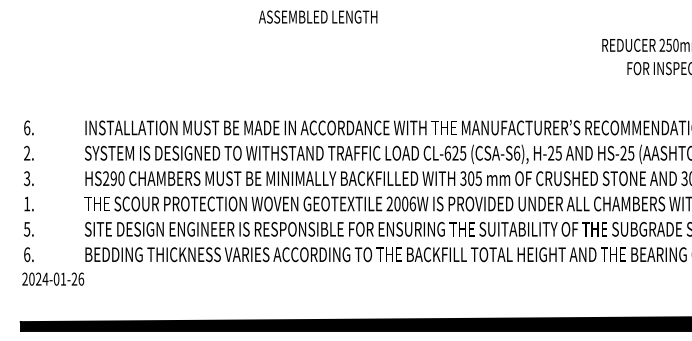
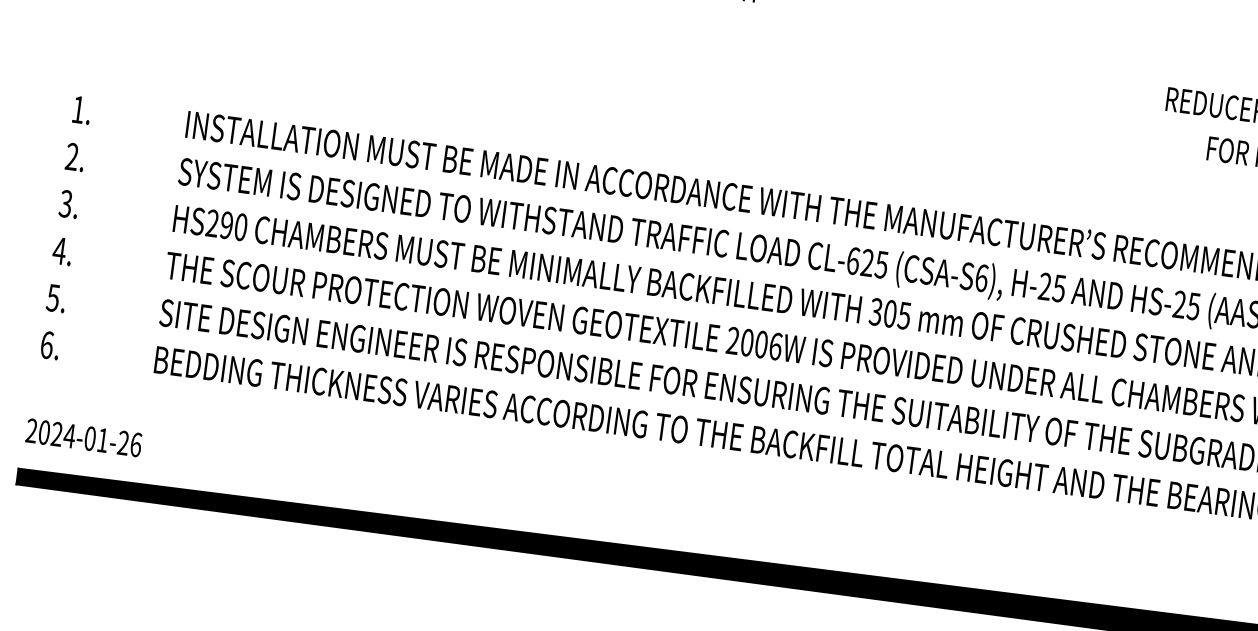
text: (27, 127) -> (79, 109), 6. -> 1.
text: (26, 203) -> (58, 249), 1. -> 4.
text: (53, 278) -> (84, 436), moved

